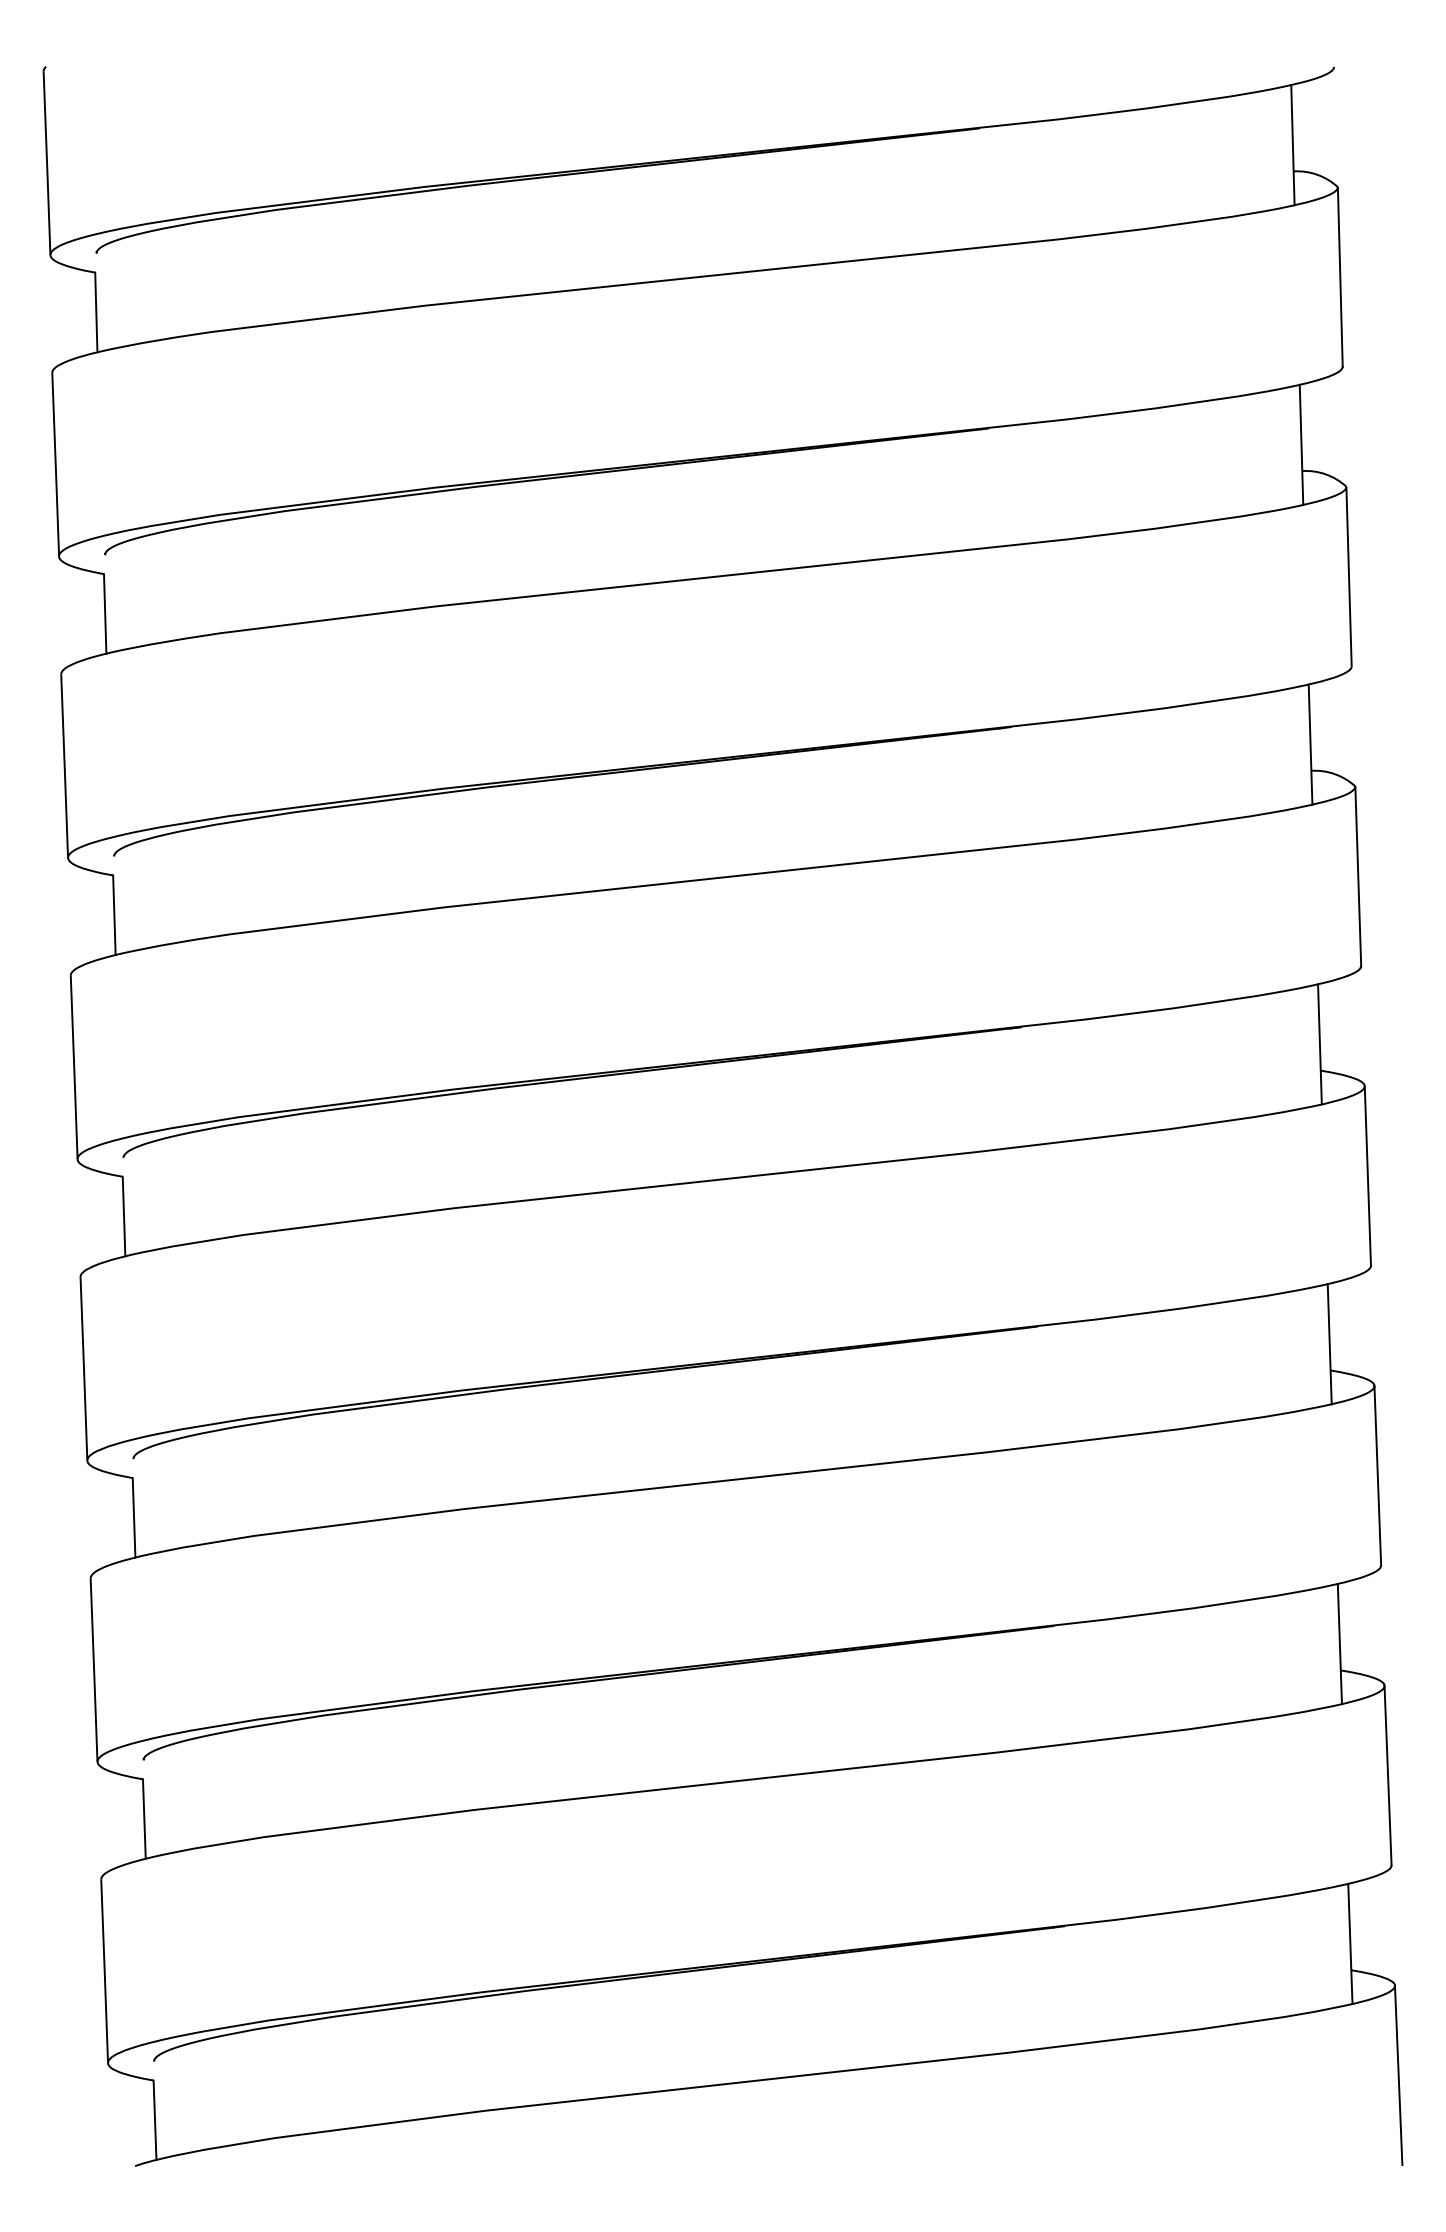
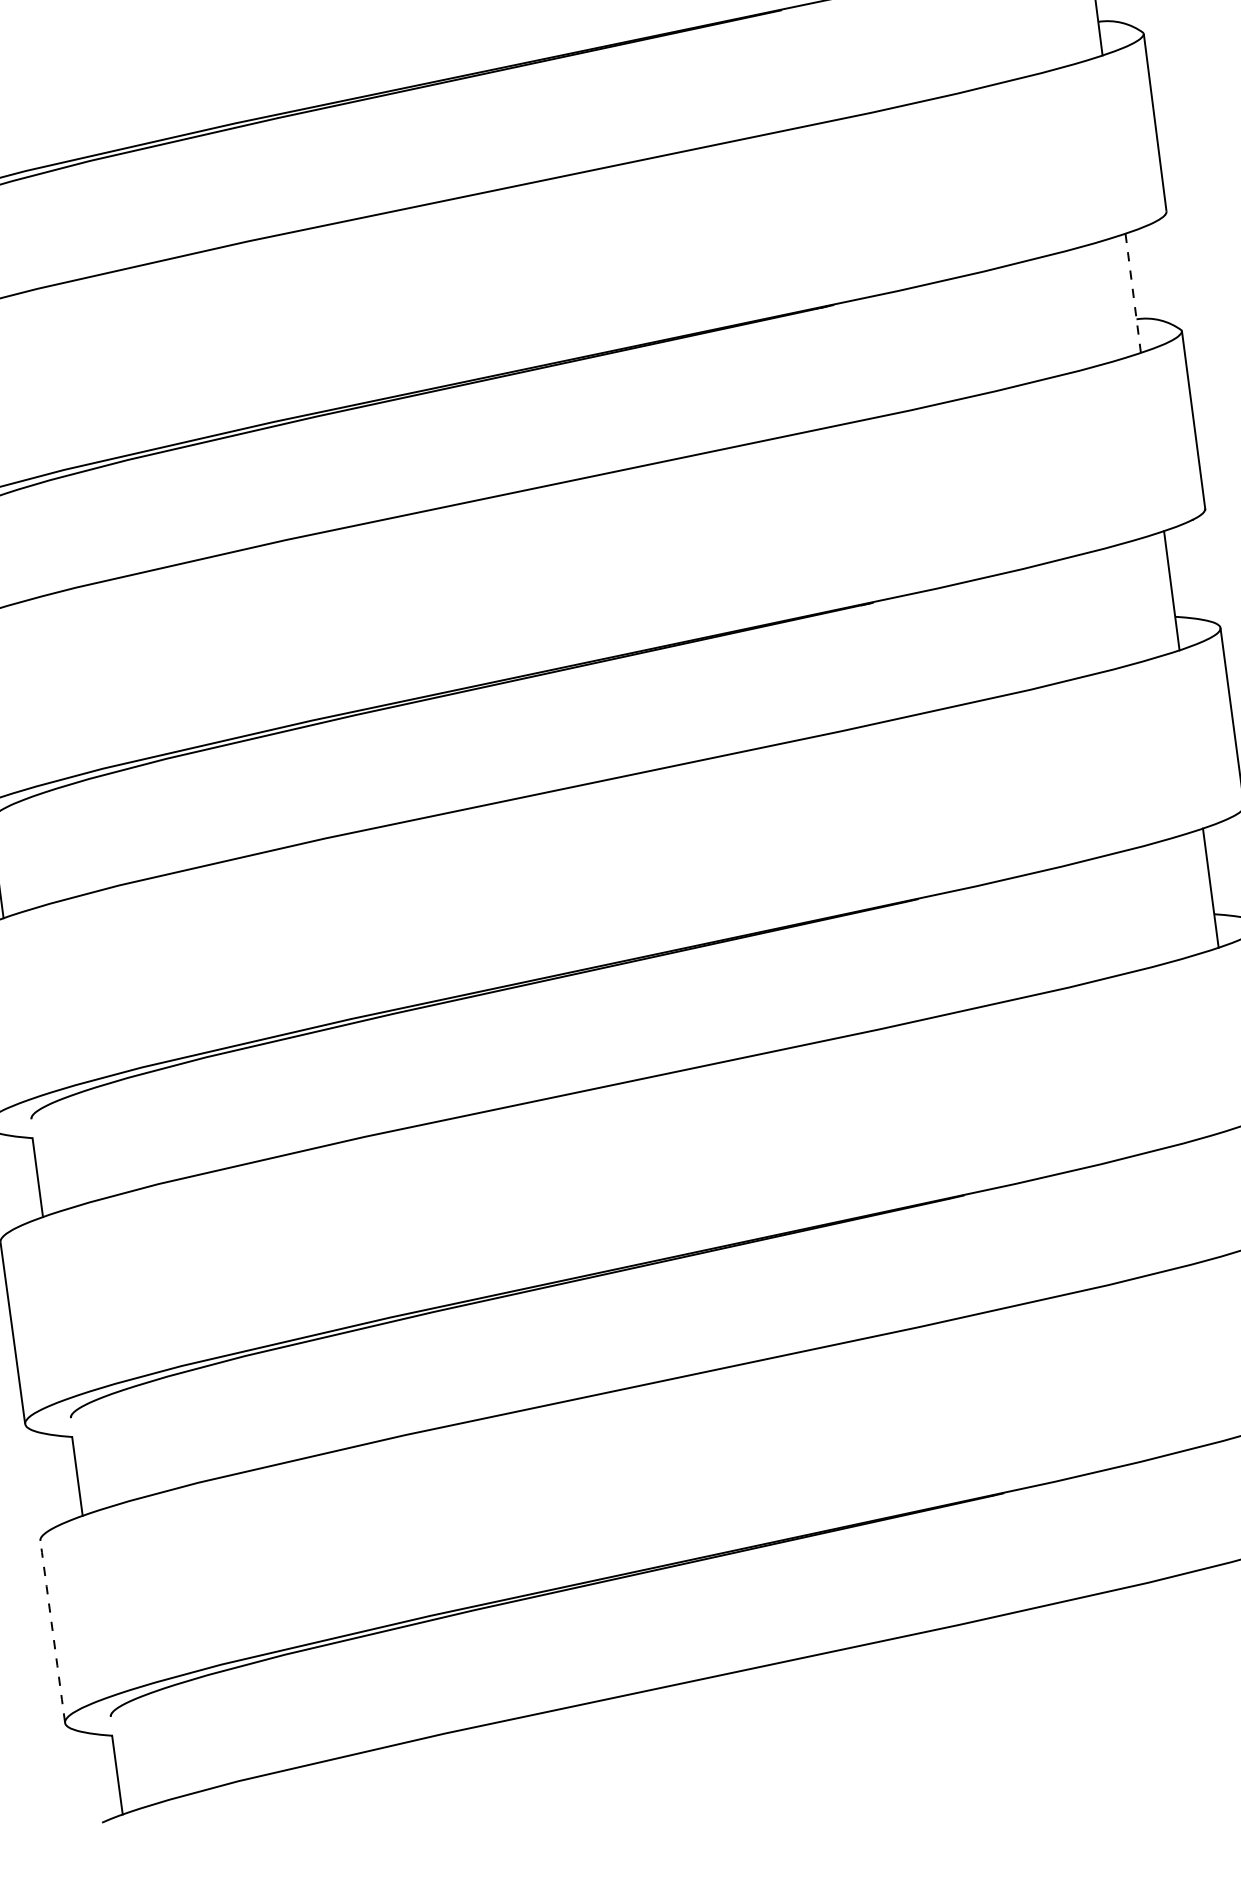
line: (1310, 744) -> (1133, 293), solid -> dashed
arc: (104, 1971) -> (52, 1632), solid -> dashed

